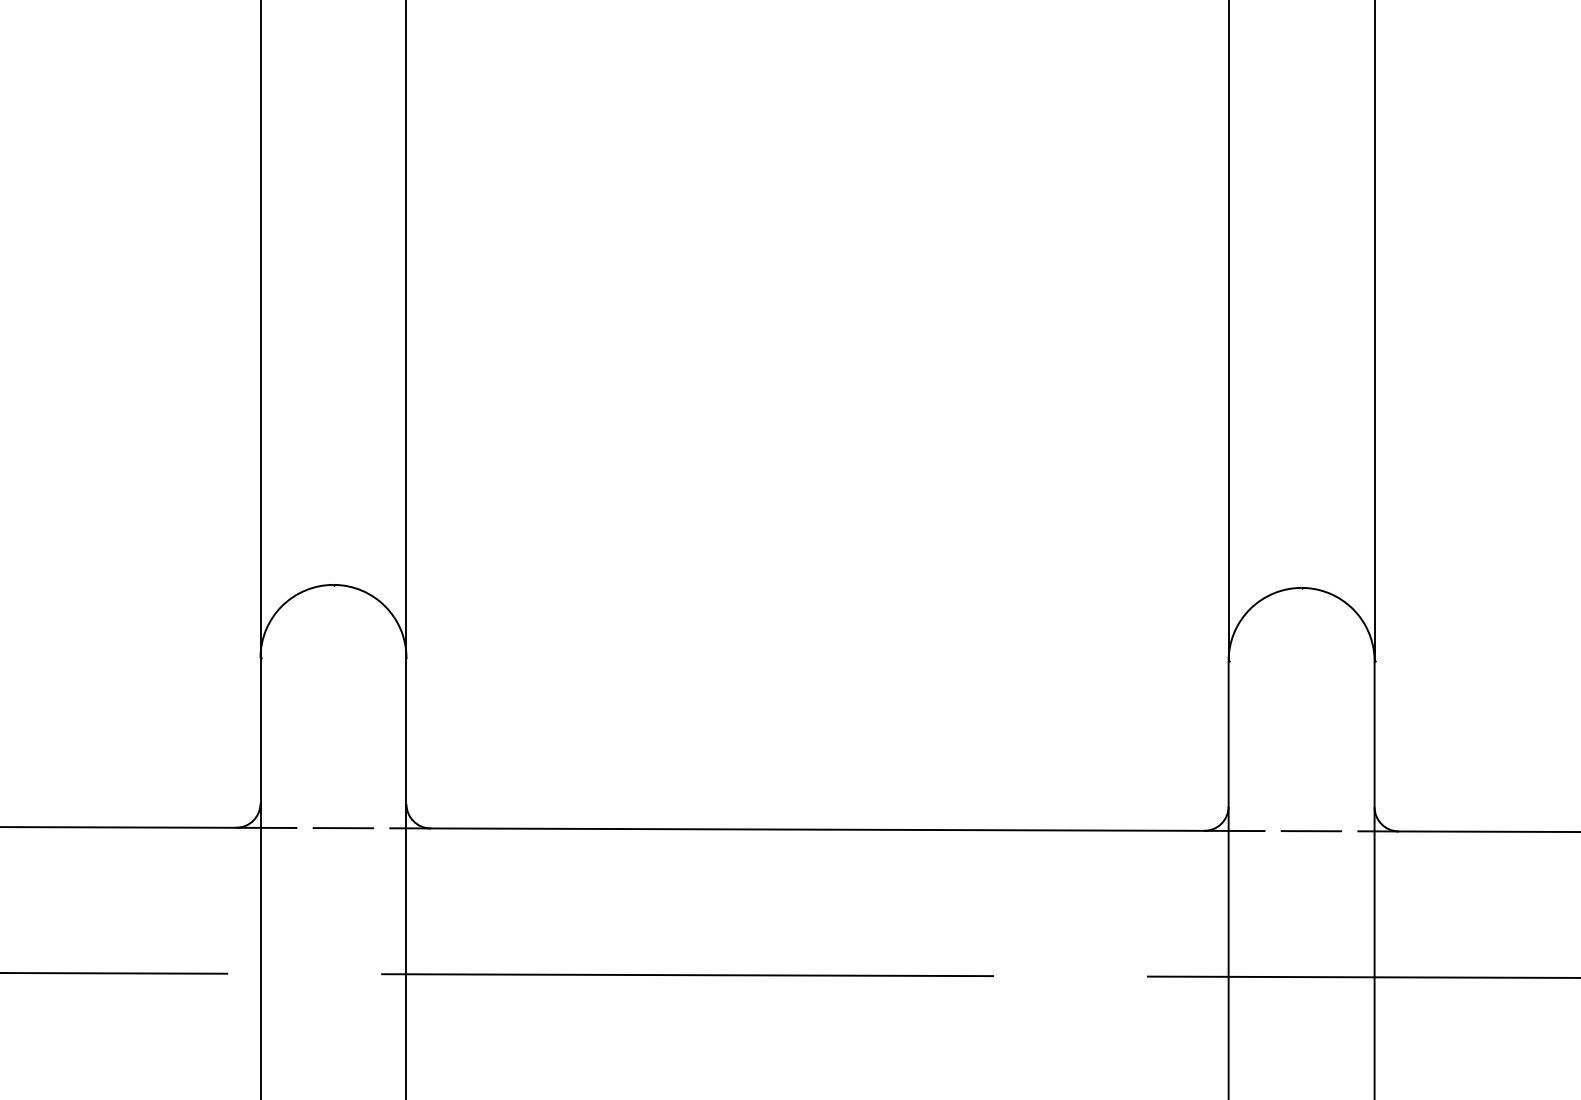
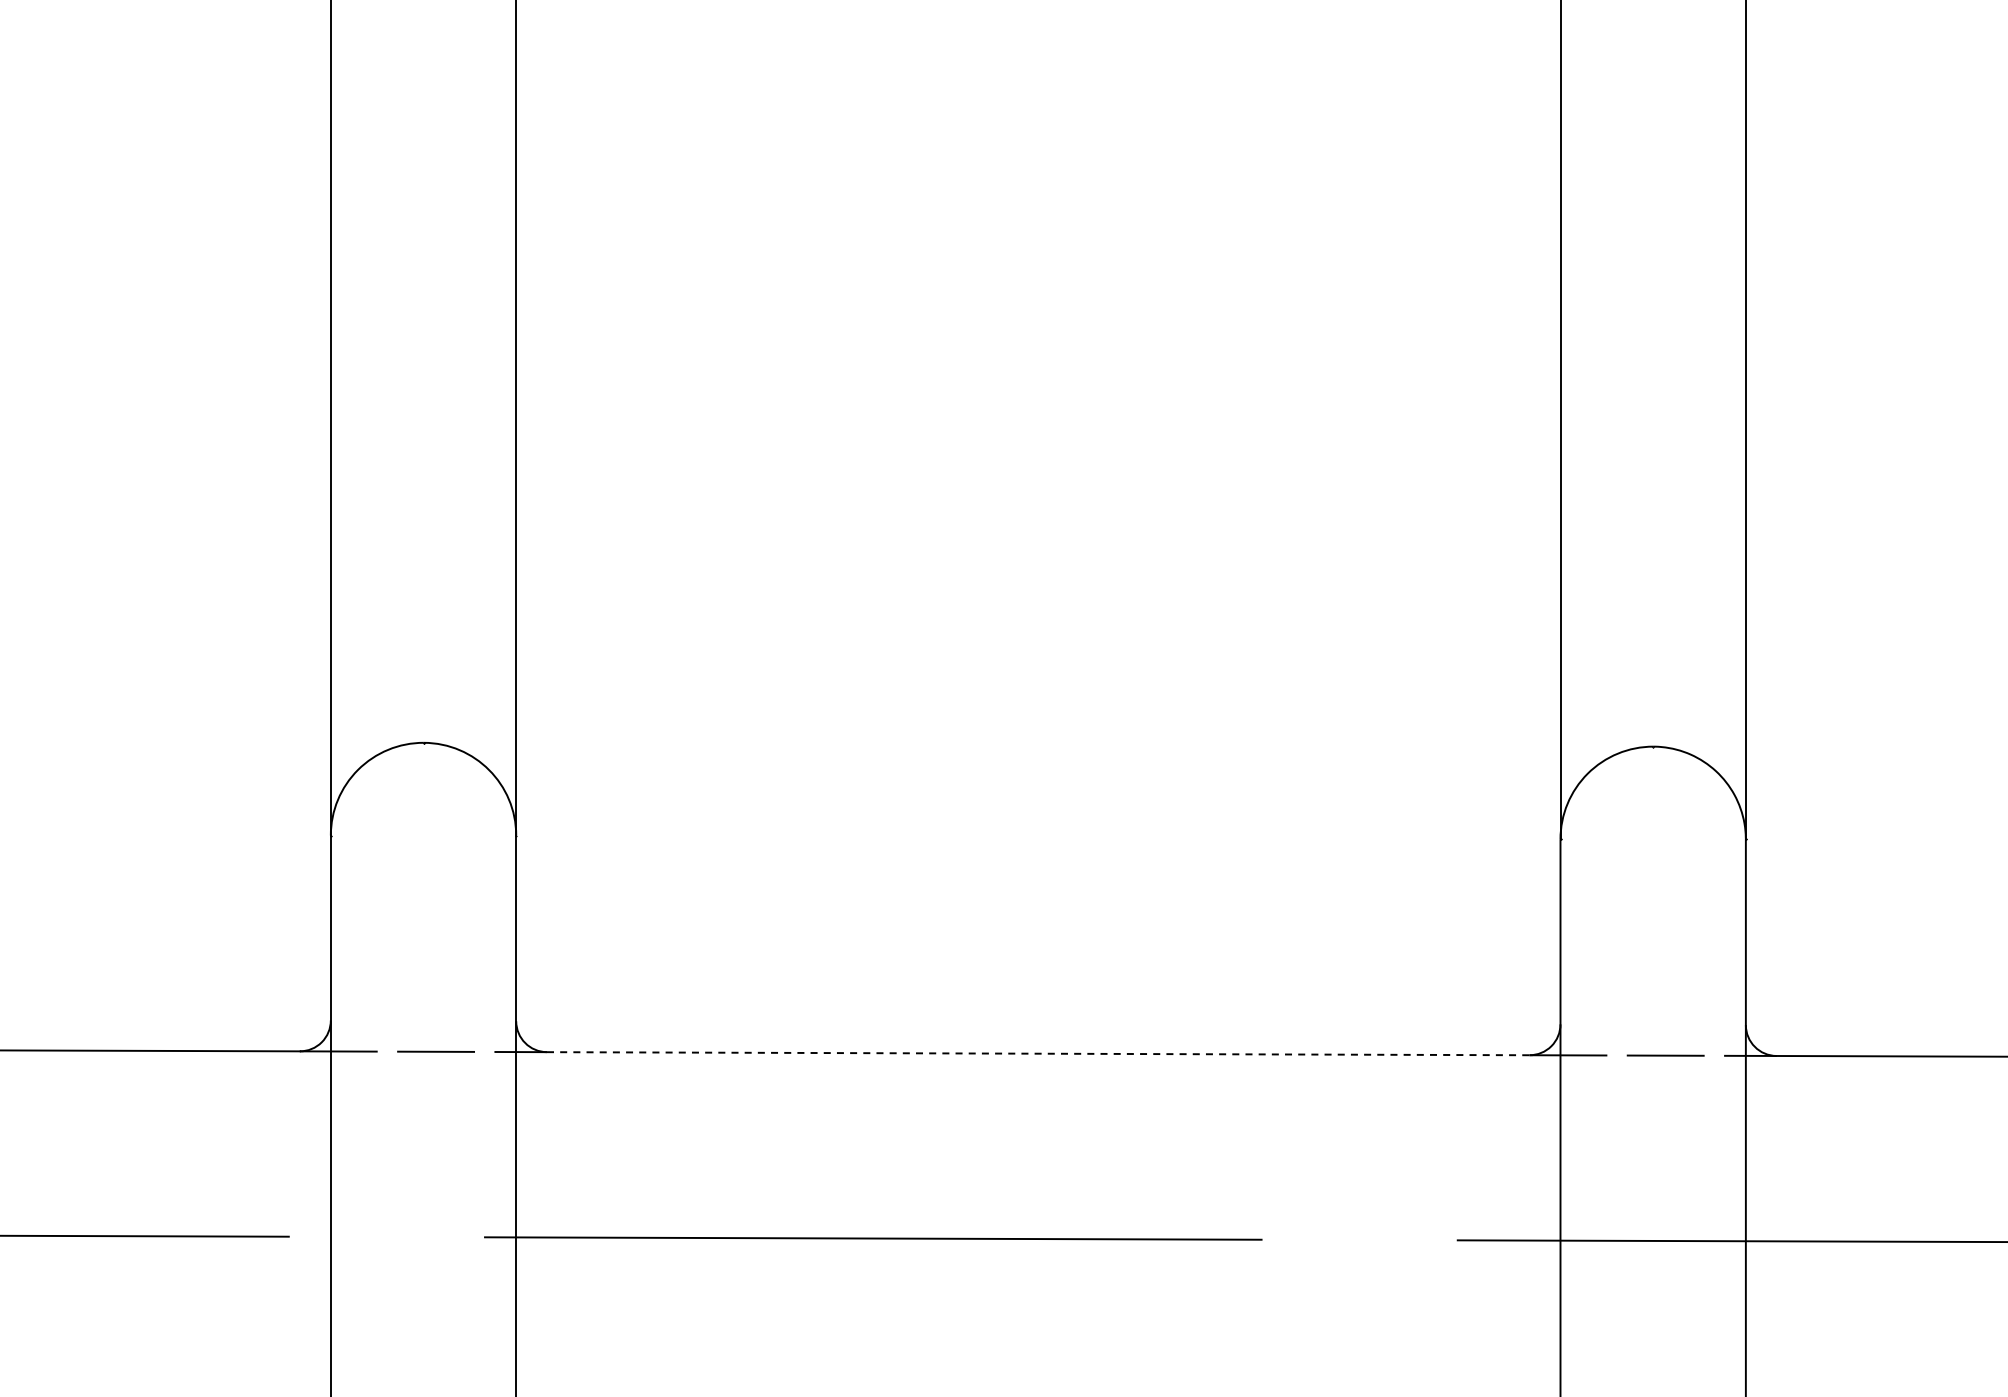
line: (817, 829) -> (1038, 1053), solid -> dashed

